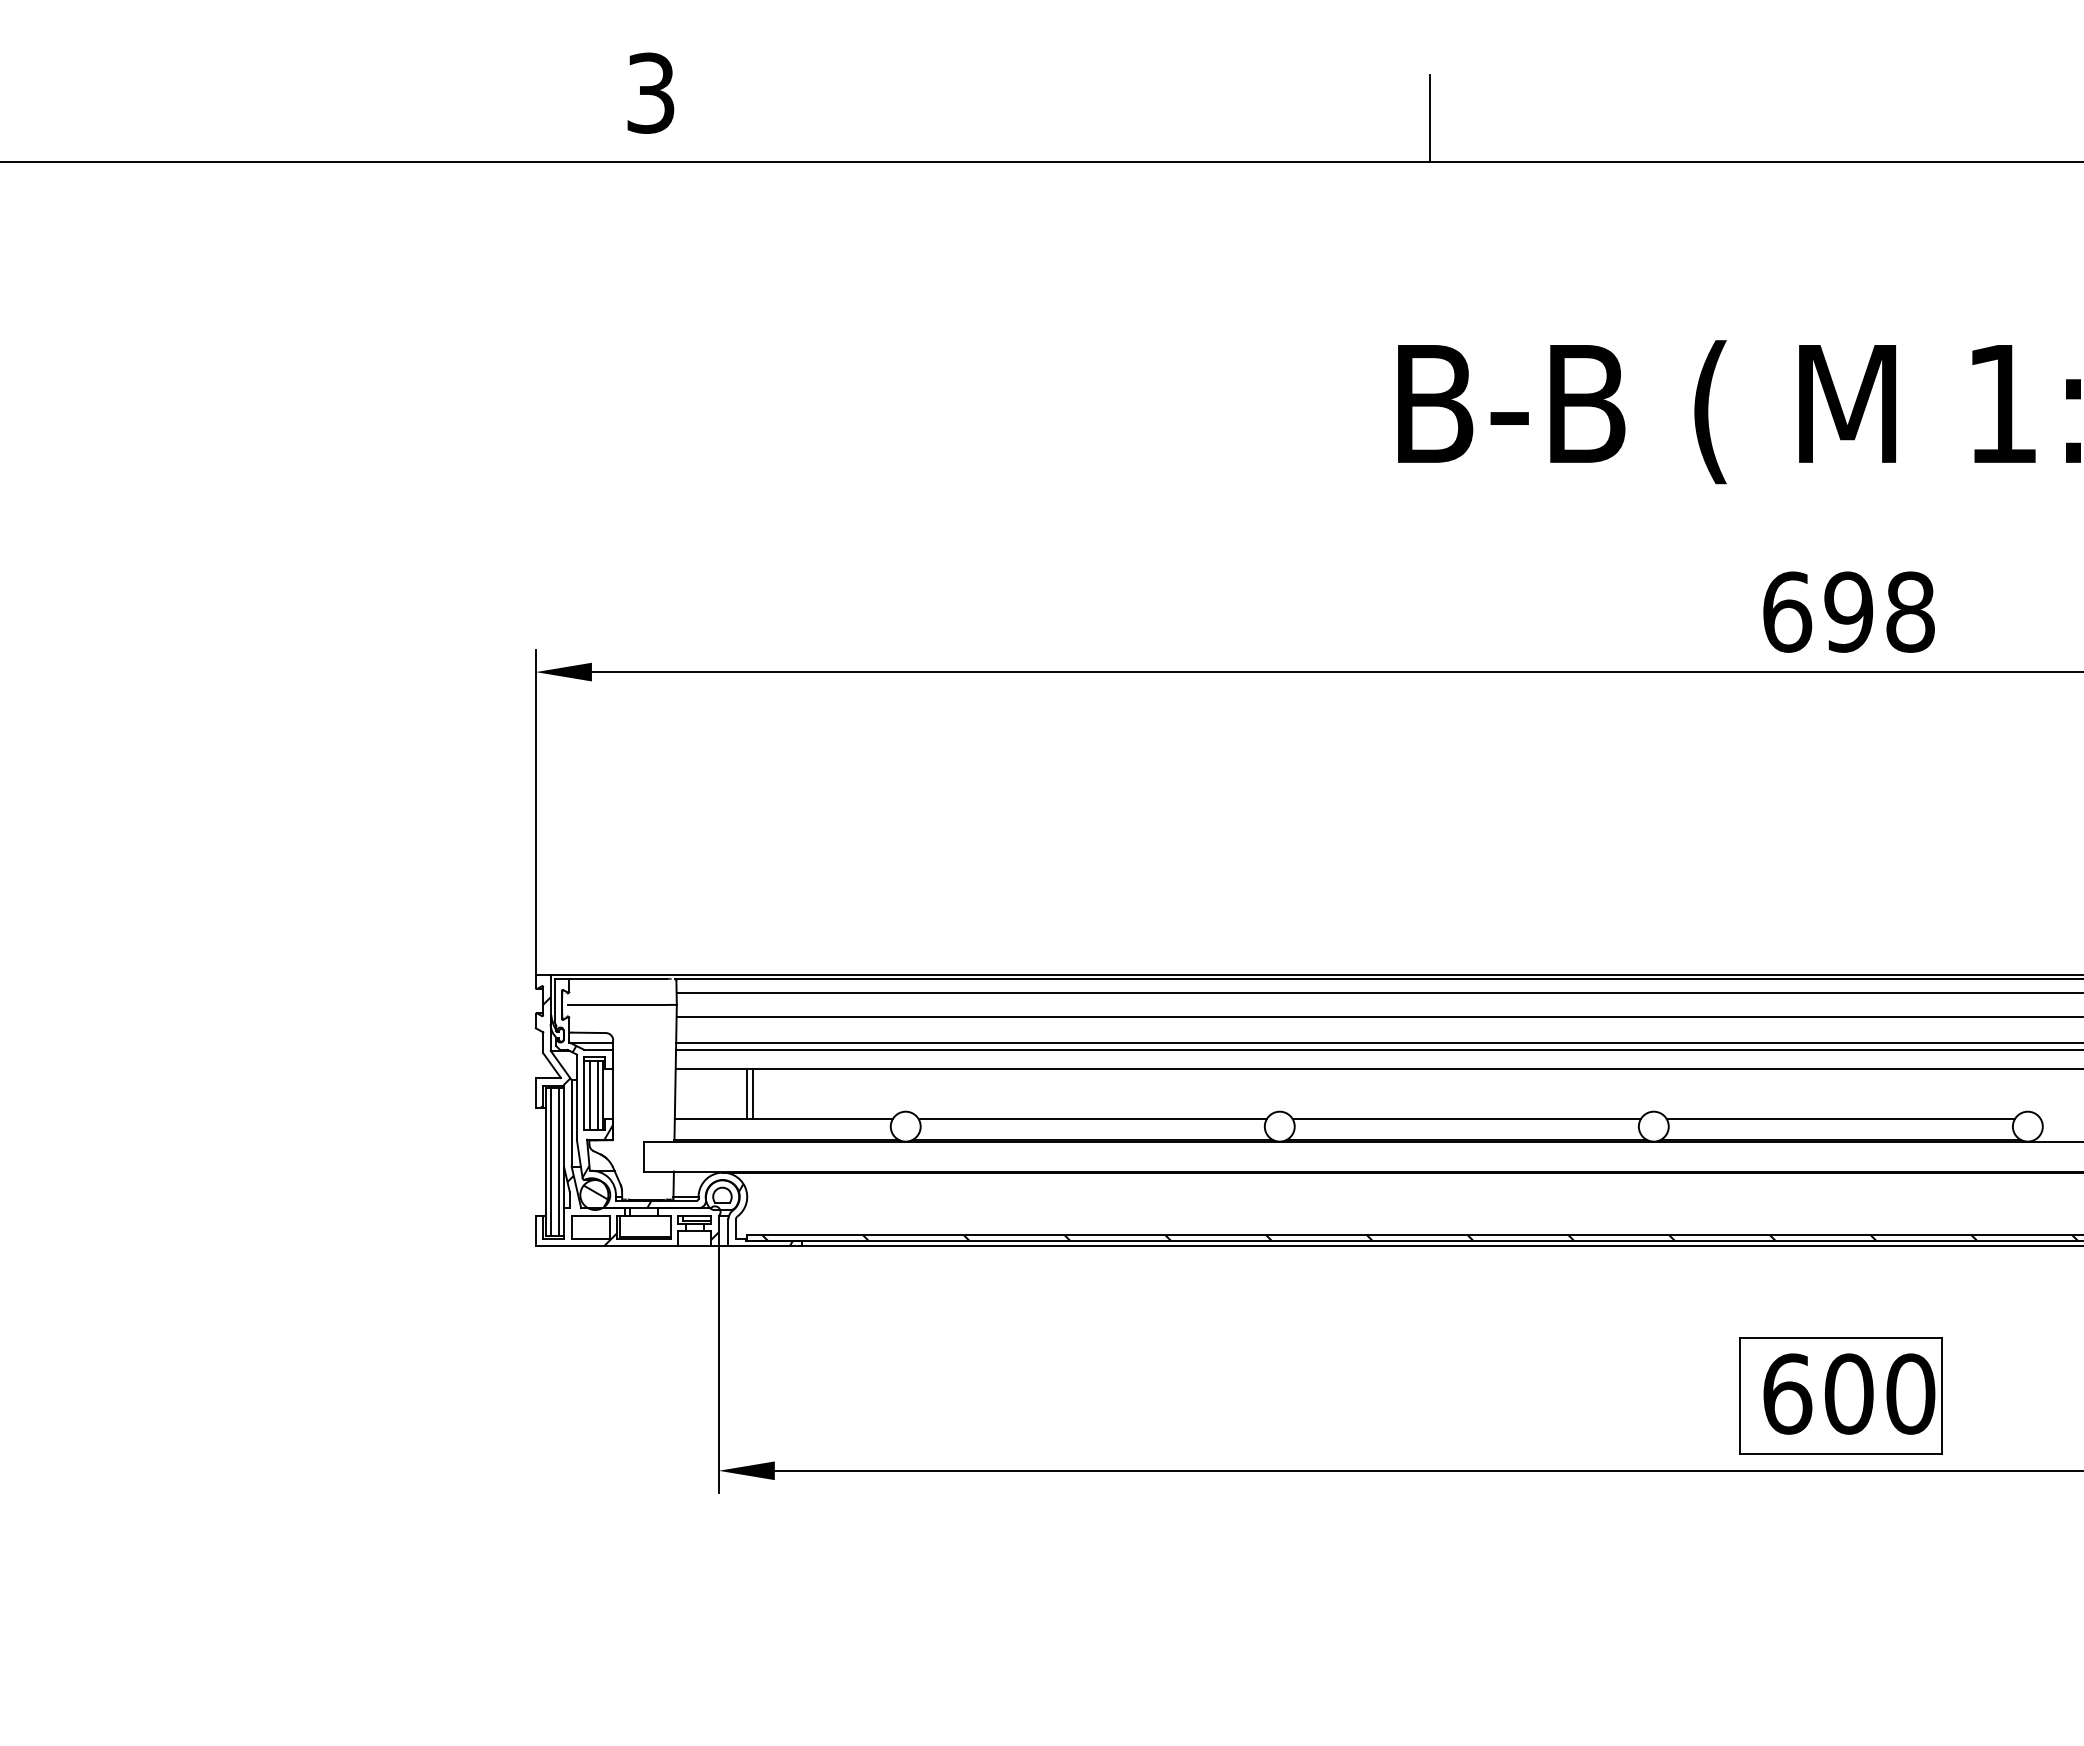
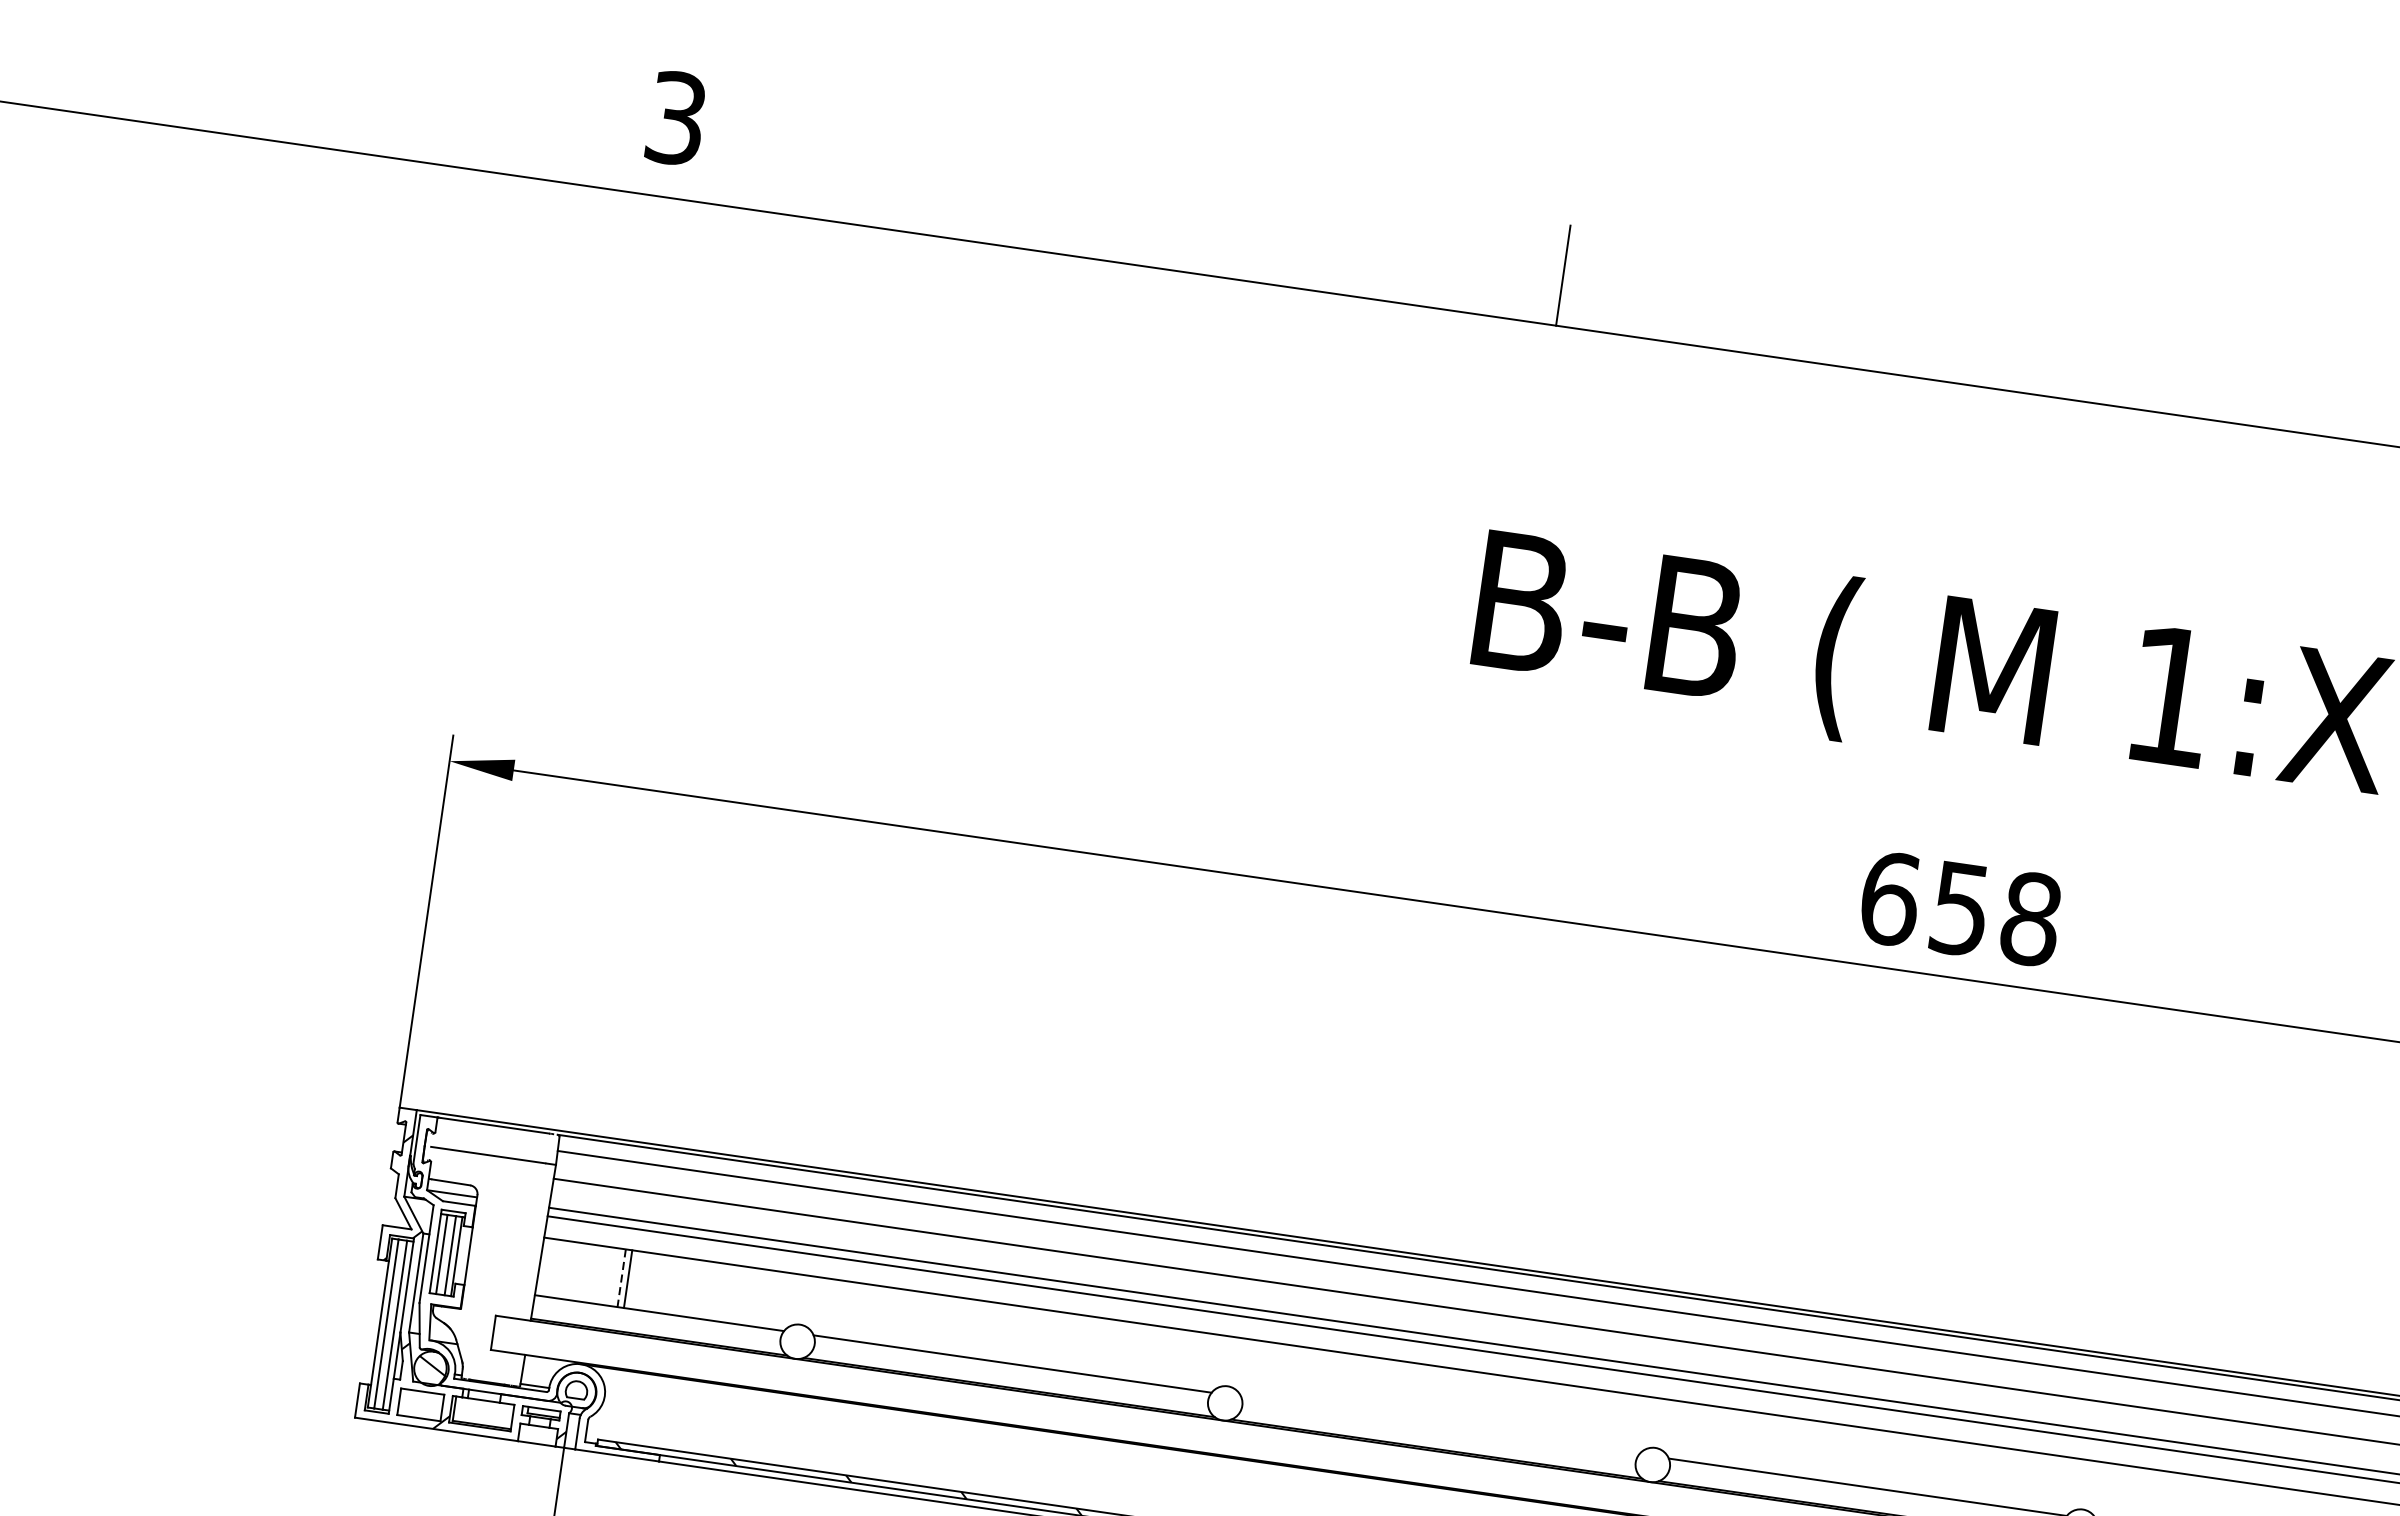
text: (1848, 611) -> (1960, 908), 698 -> 658
line: (747, 1094) -> (622, 1278), solid -> dashed
line: (1466, 1119) -> (1439, 1425), removed
hatch: (682, 1145) -> (539, 1326), removed

